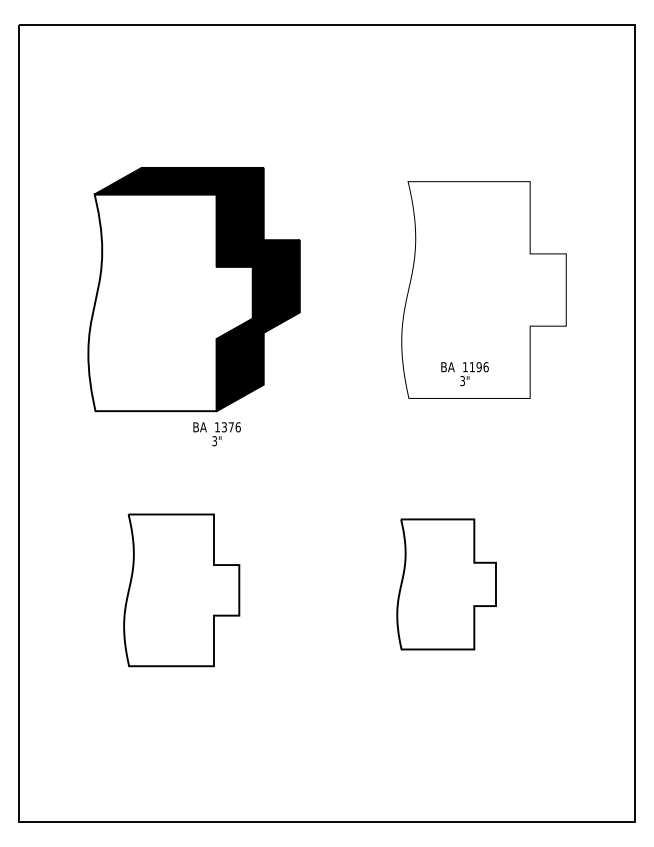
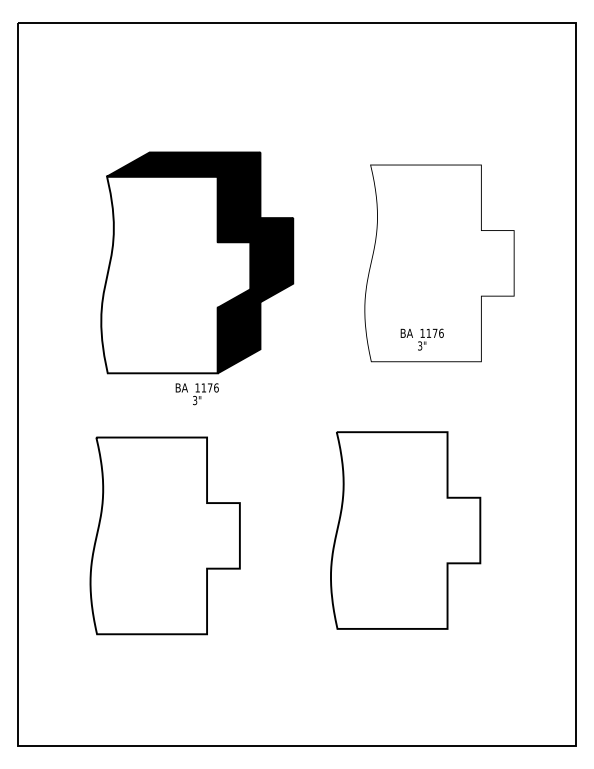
part: (193, 289) -> (196, 262), moved
text: (478, 367) -> (434, 333), 1196 -> 1176
text: (223, 427) -> (203, 388), 1376 -> 1176
part: (446, 584) -> (405, 530), size x1.67
part: (181, 590) -> (164, 536), size x1.43

